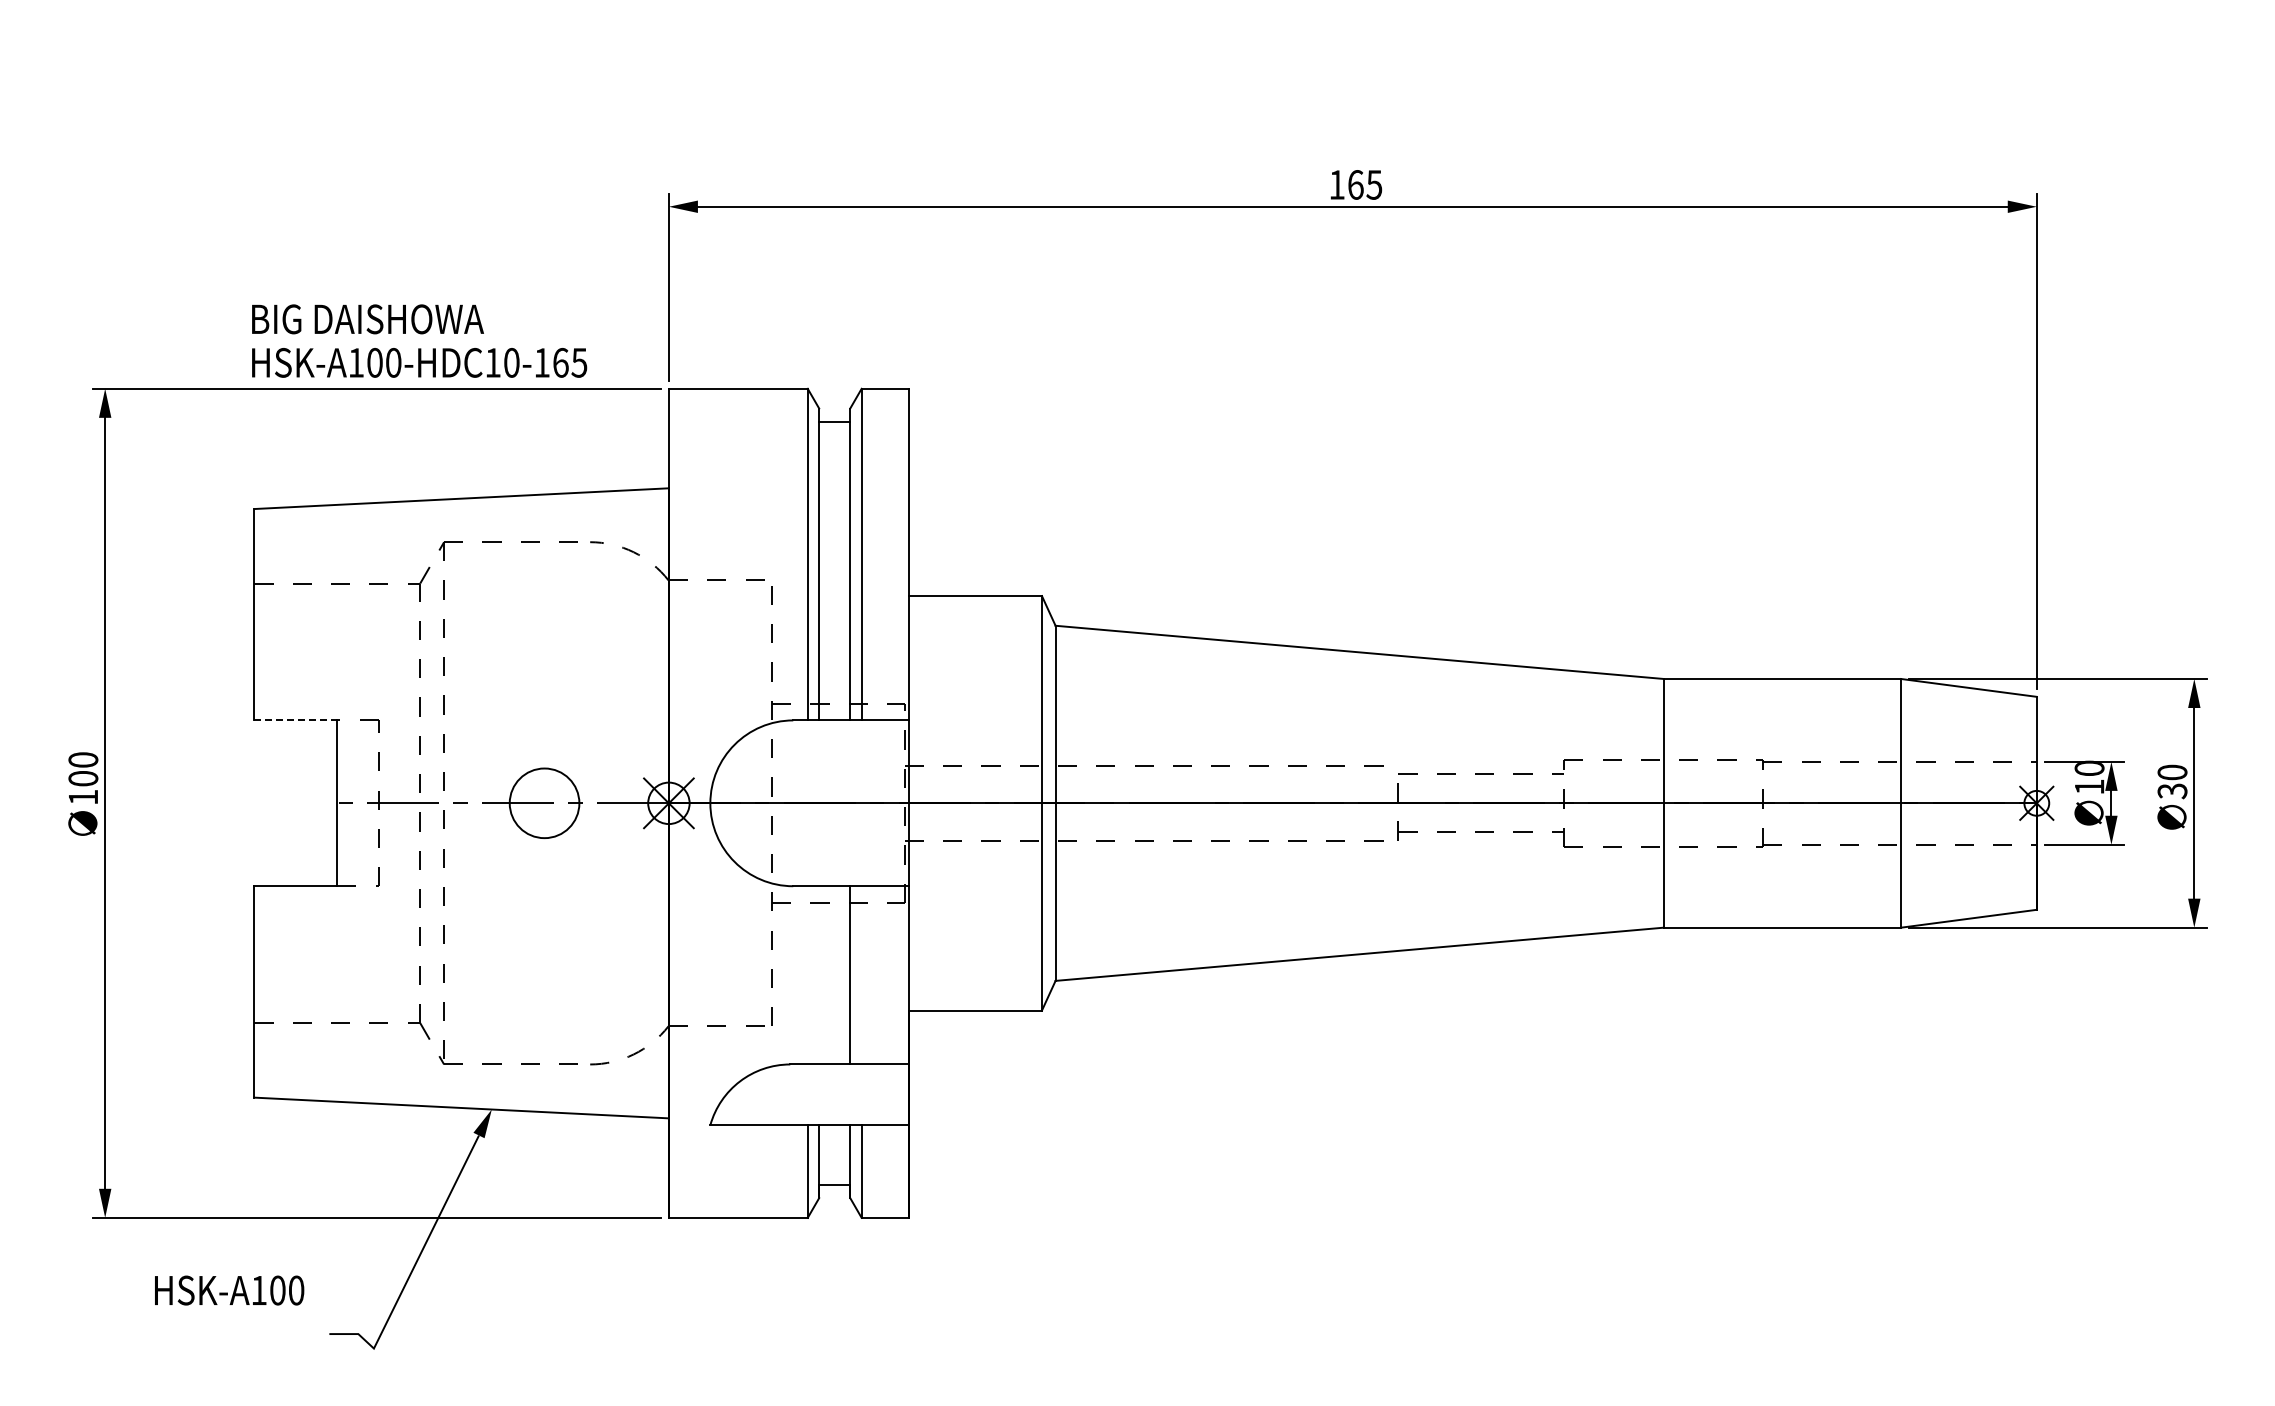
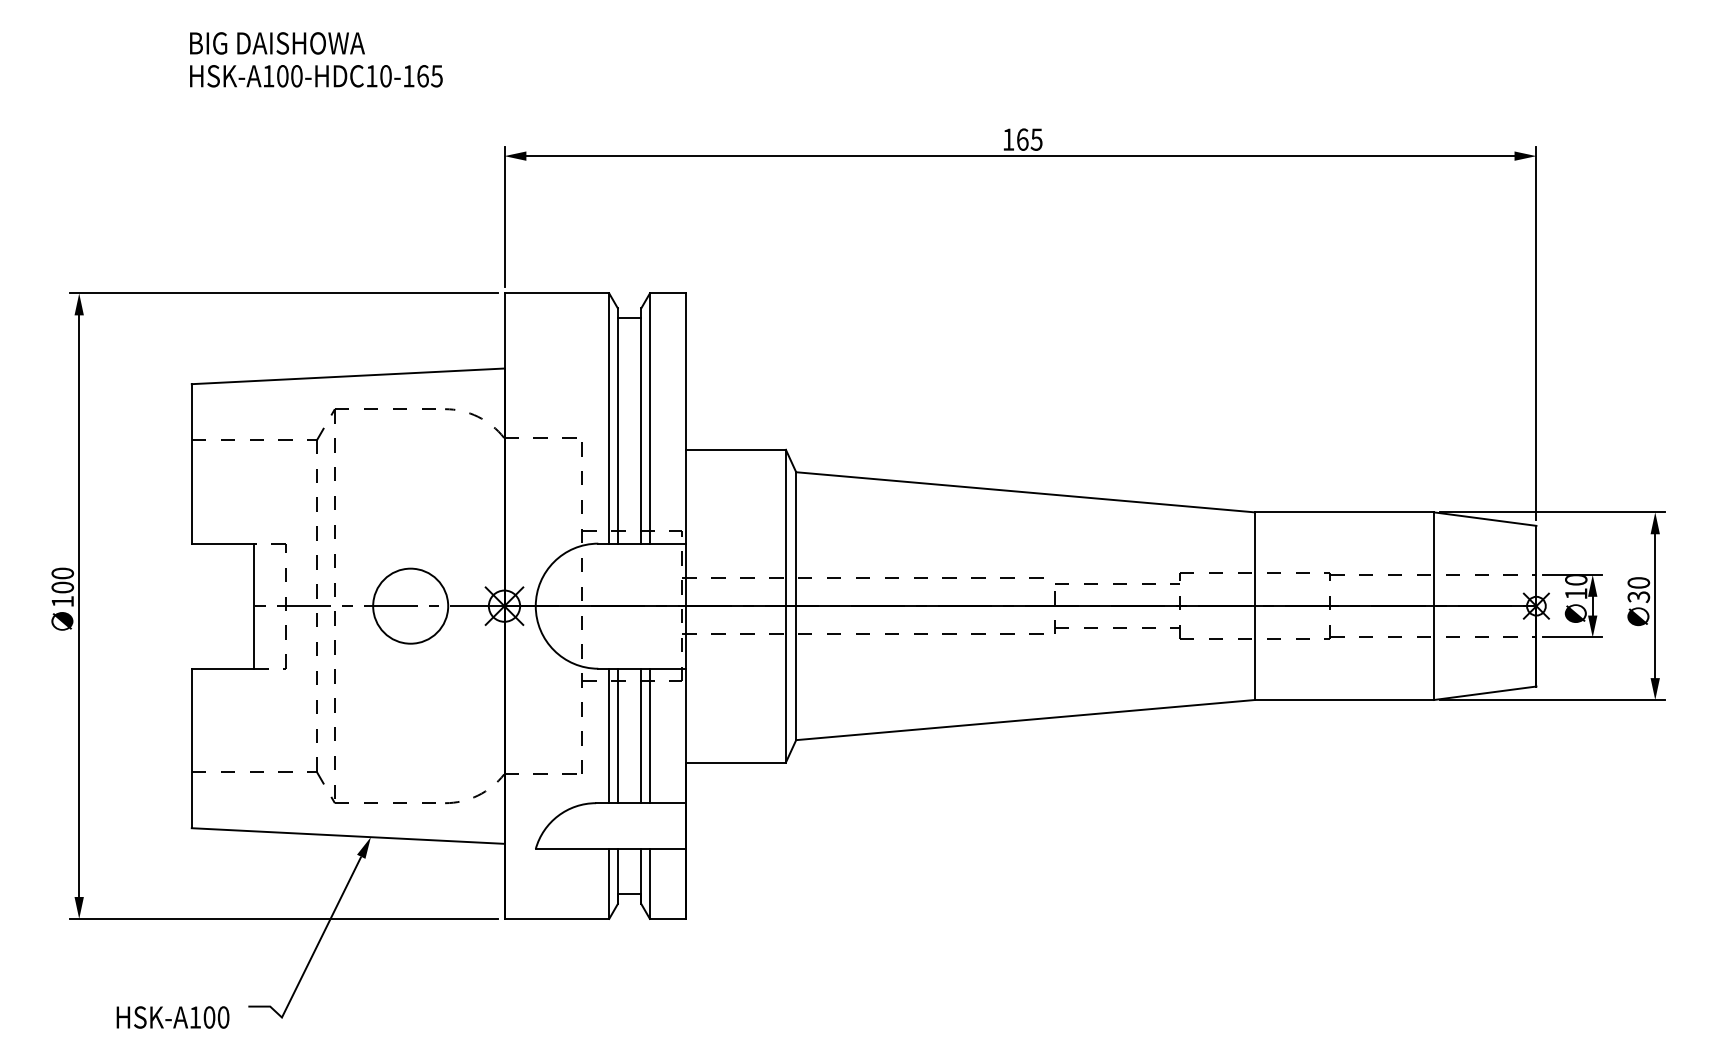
text: (419, 340) -> (316, 59), moved
line: (296, 720) -> (223, 543), dashed -> solid
circle: (544, 803) -> (410, 606), size x1.43
line: (807, 975) -> (609, 736), added
line: (819, 975) -> (618, 736), added
line: (861, 975) -> (649, 736), added
text: (229, 1290) -> (173, 1017), moved

